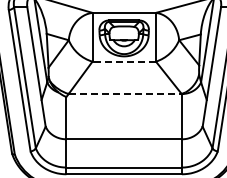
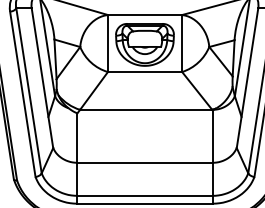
line: (124, 61) -> (145, 71), dashed -> solid
line: (125, 94) -> (146, 110), dashed -> solid

